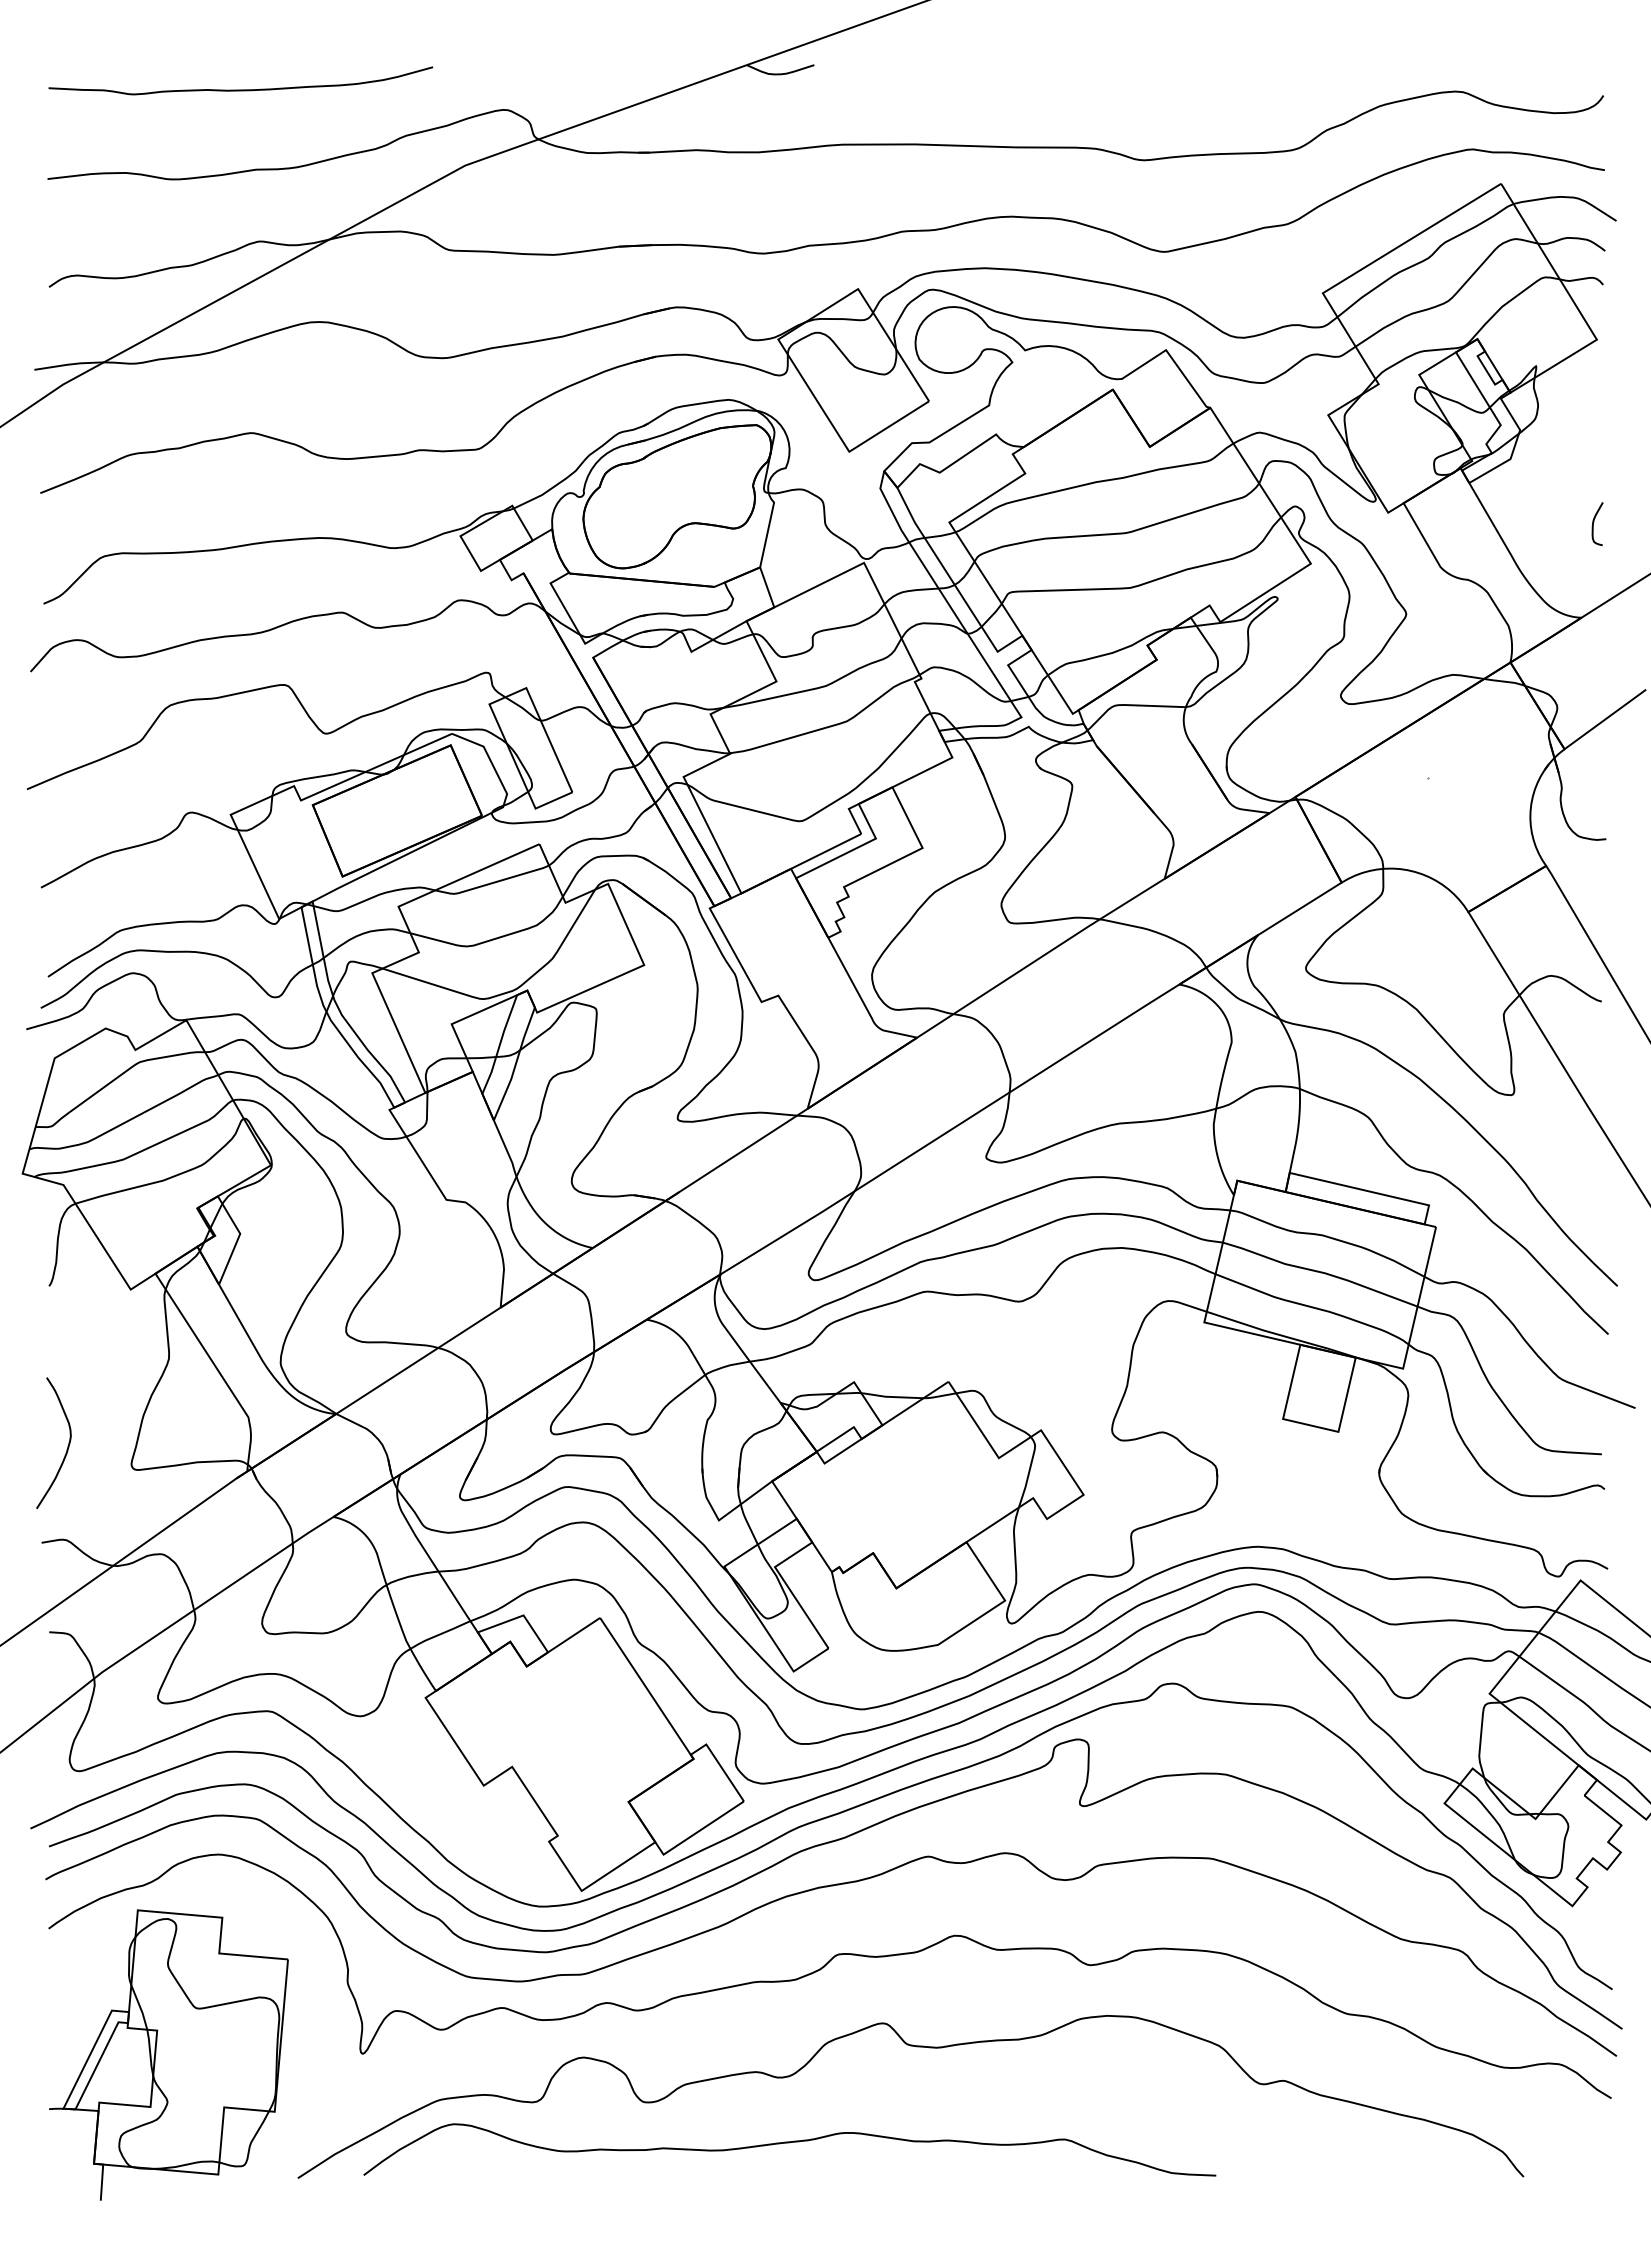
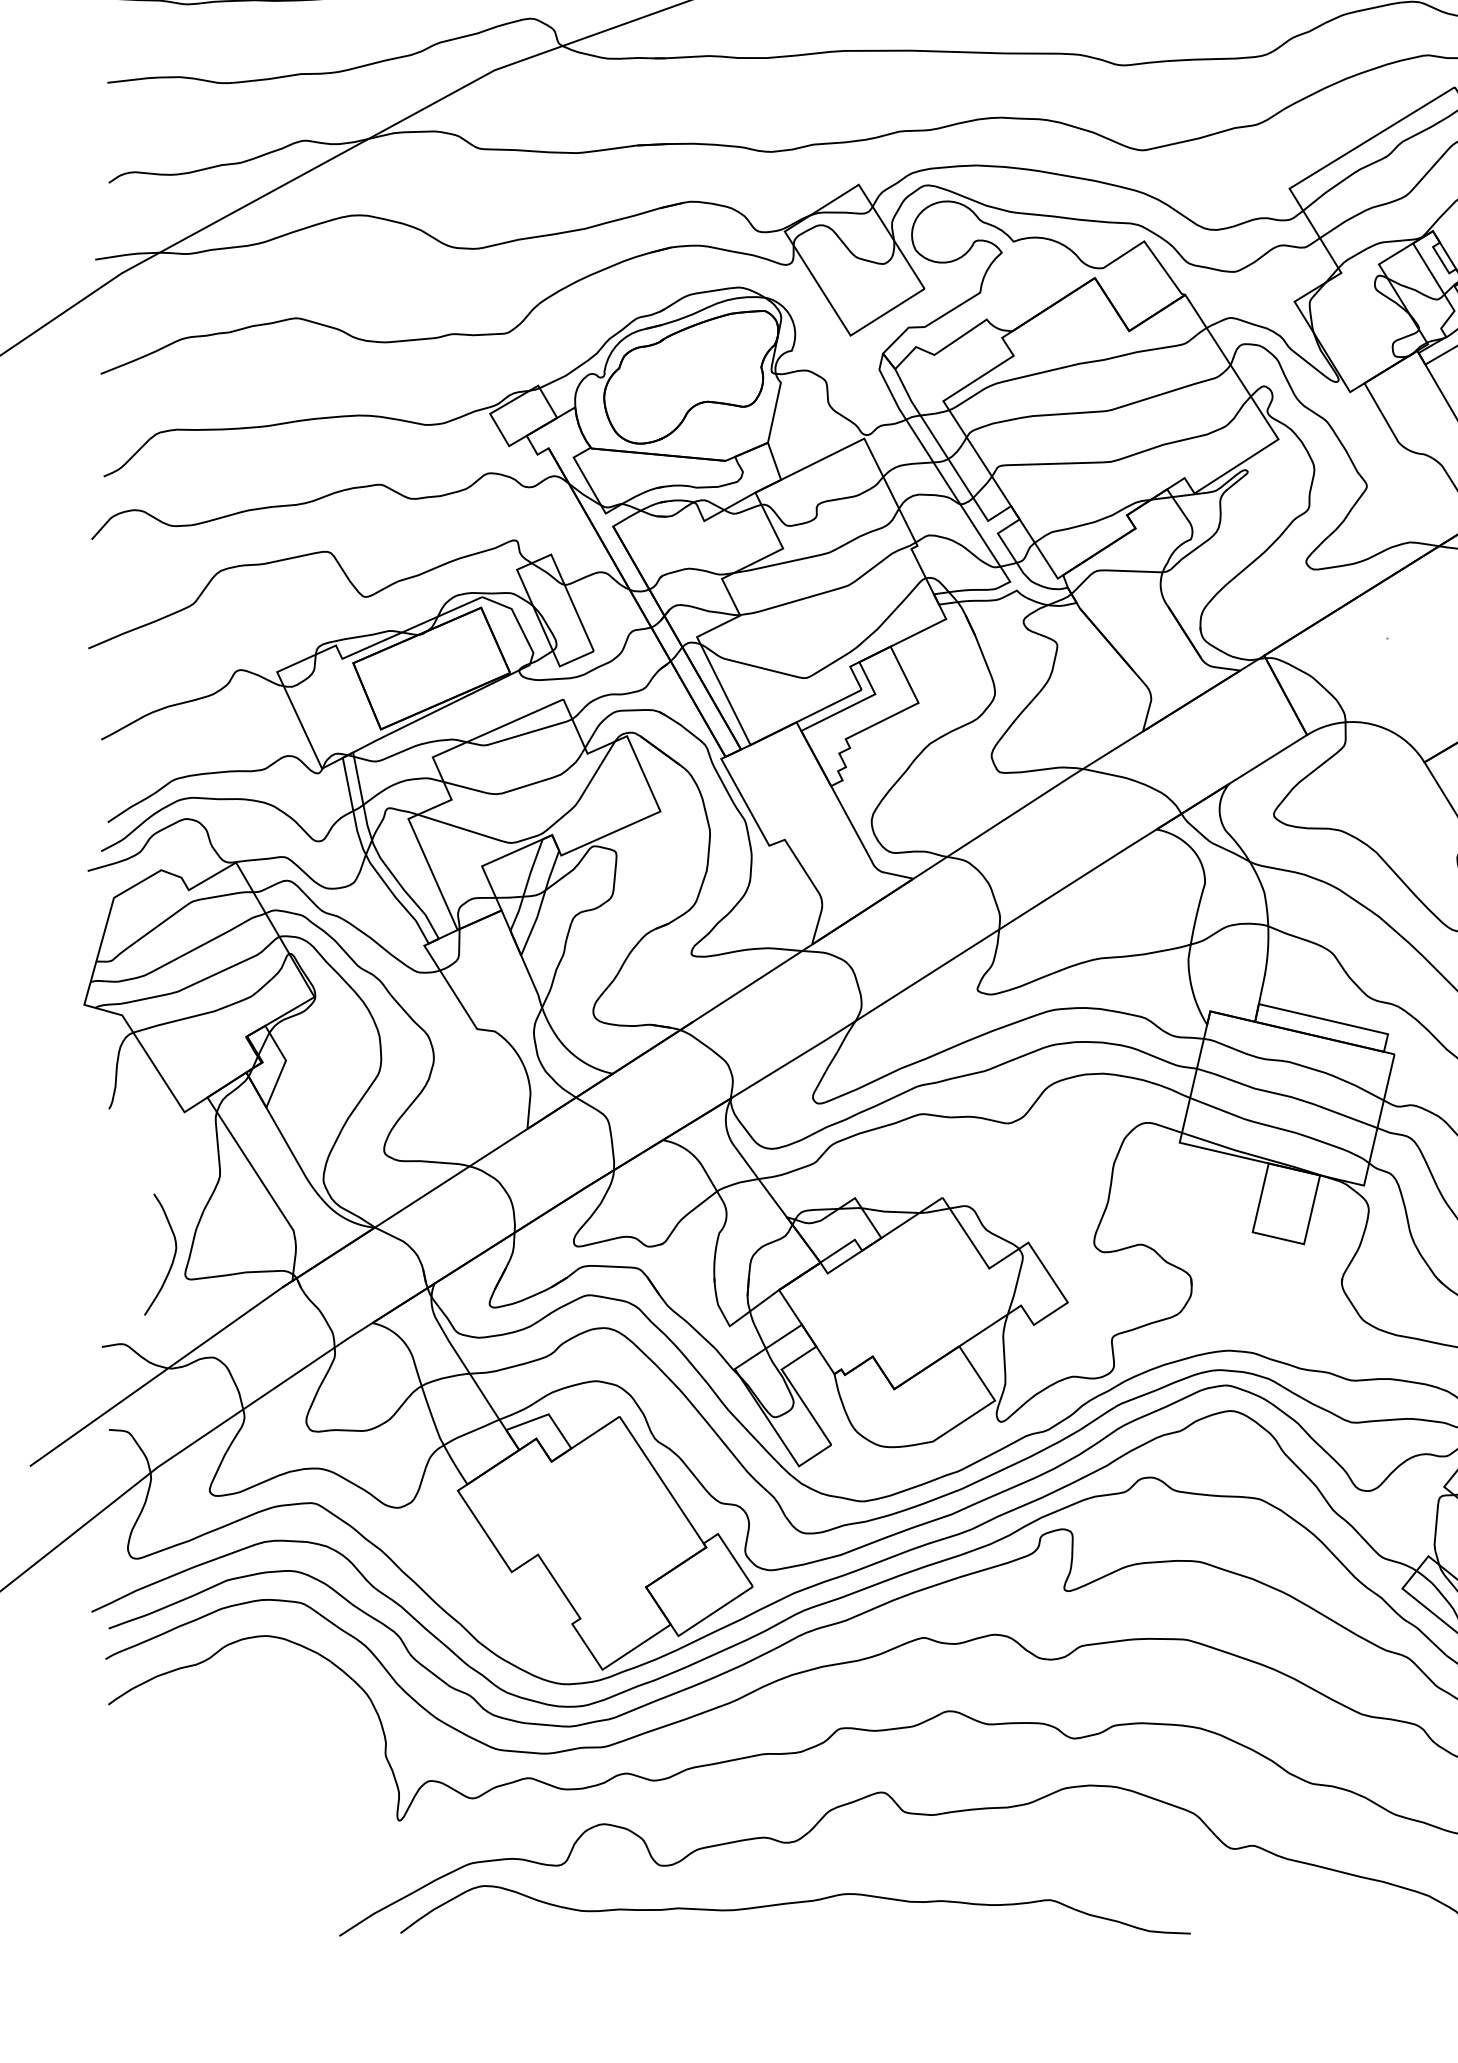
curve: (67, 1445) -> (173, 1256), moved
part: (168, 2054) -> (219, 1821), removed

